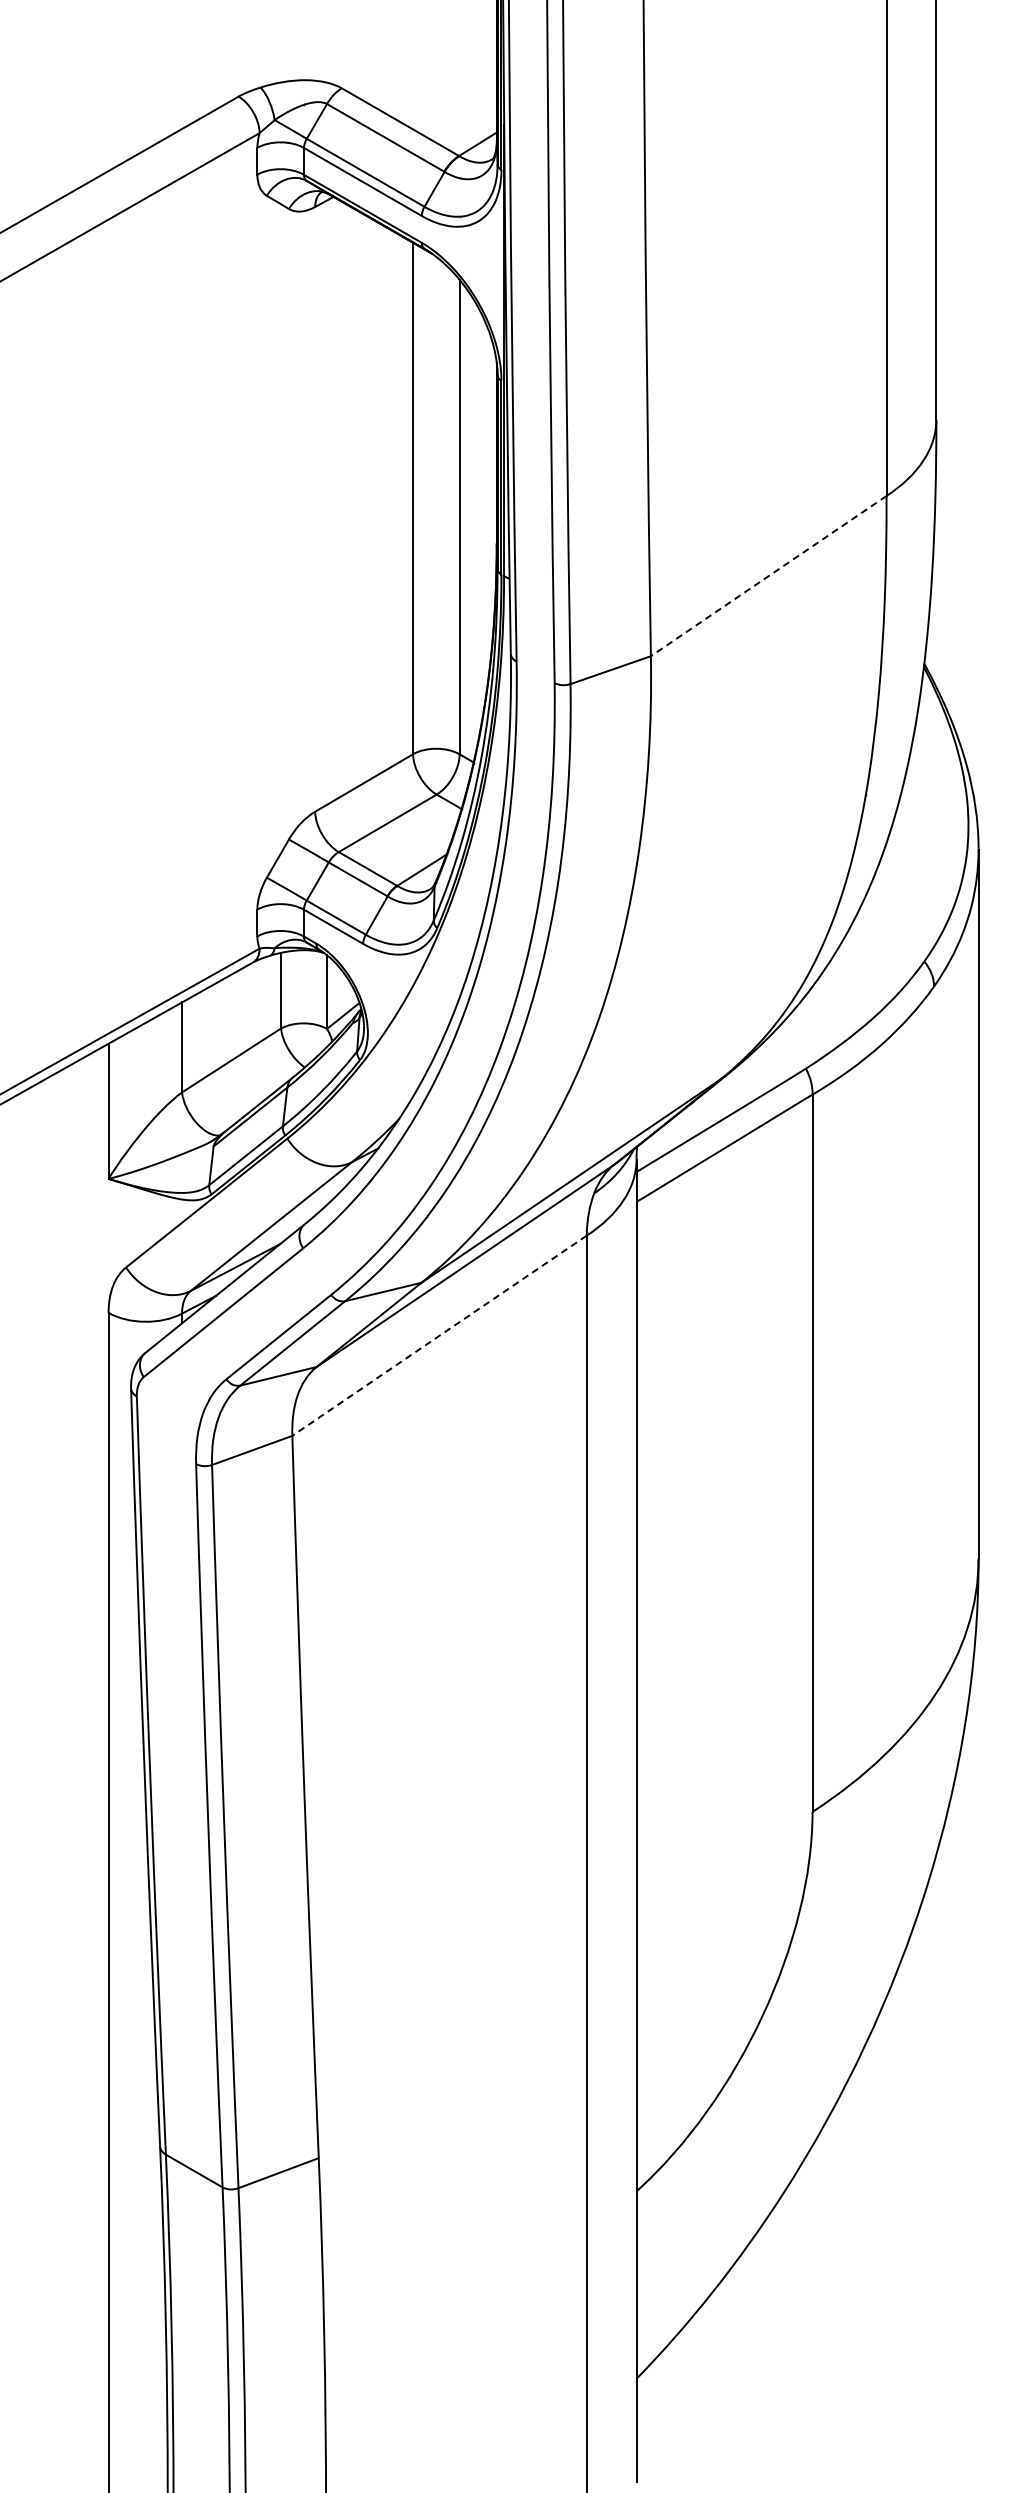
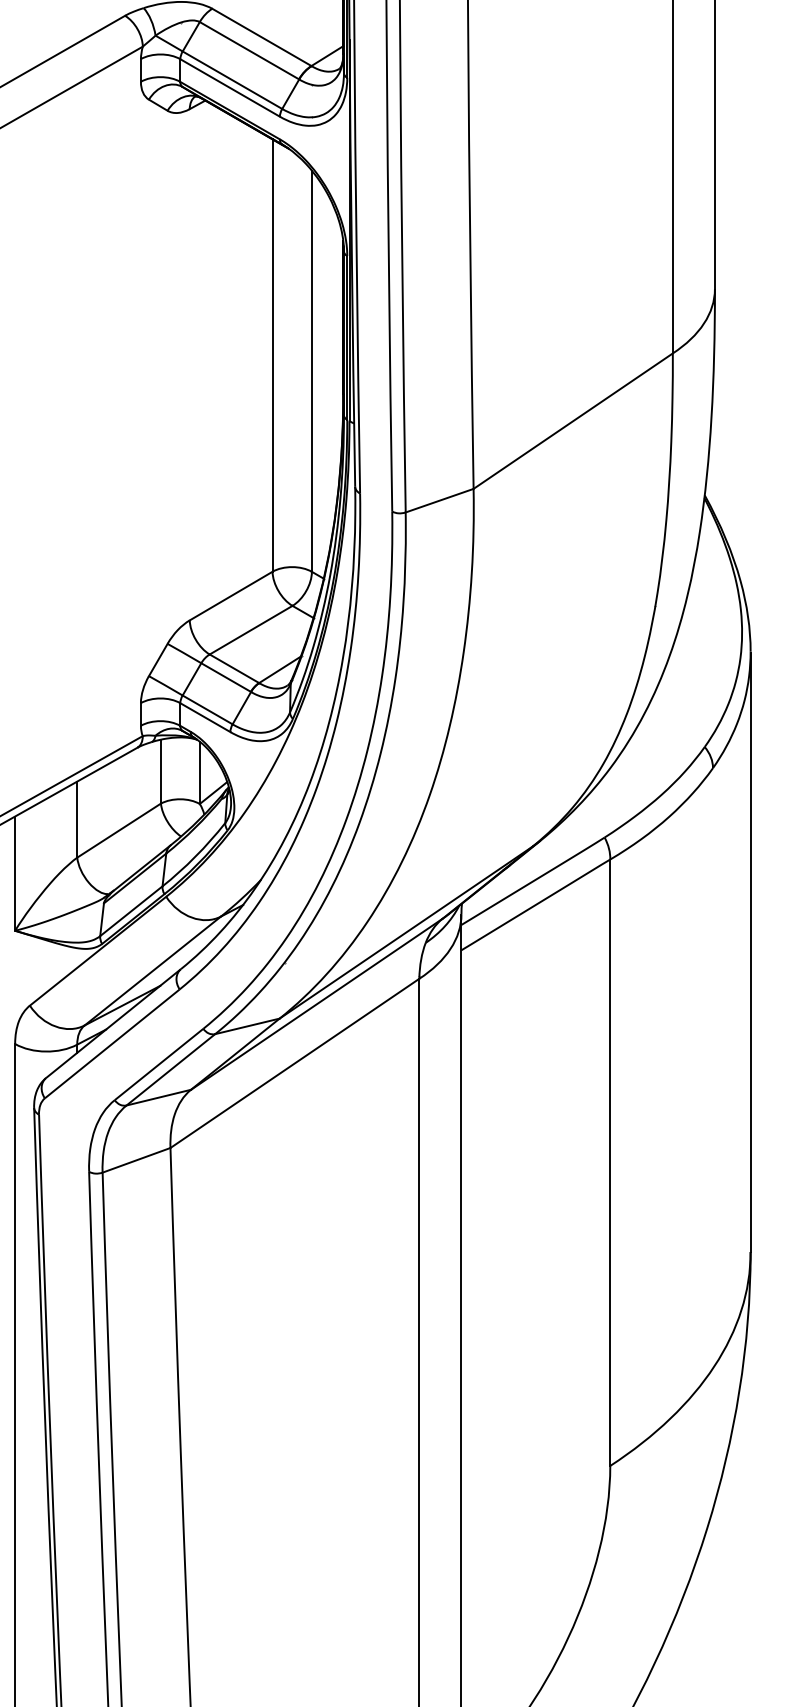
line: (768, 576) -> (573, 421), dashed -> solid
line: (439, 1335) -> (294, 1063), dashed -> solid

